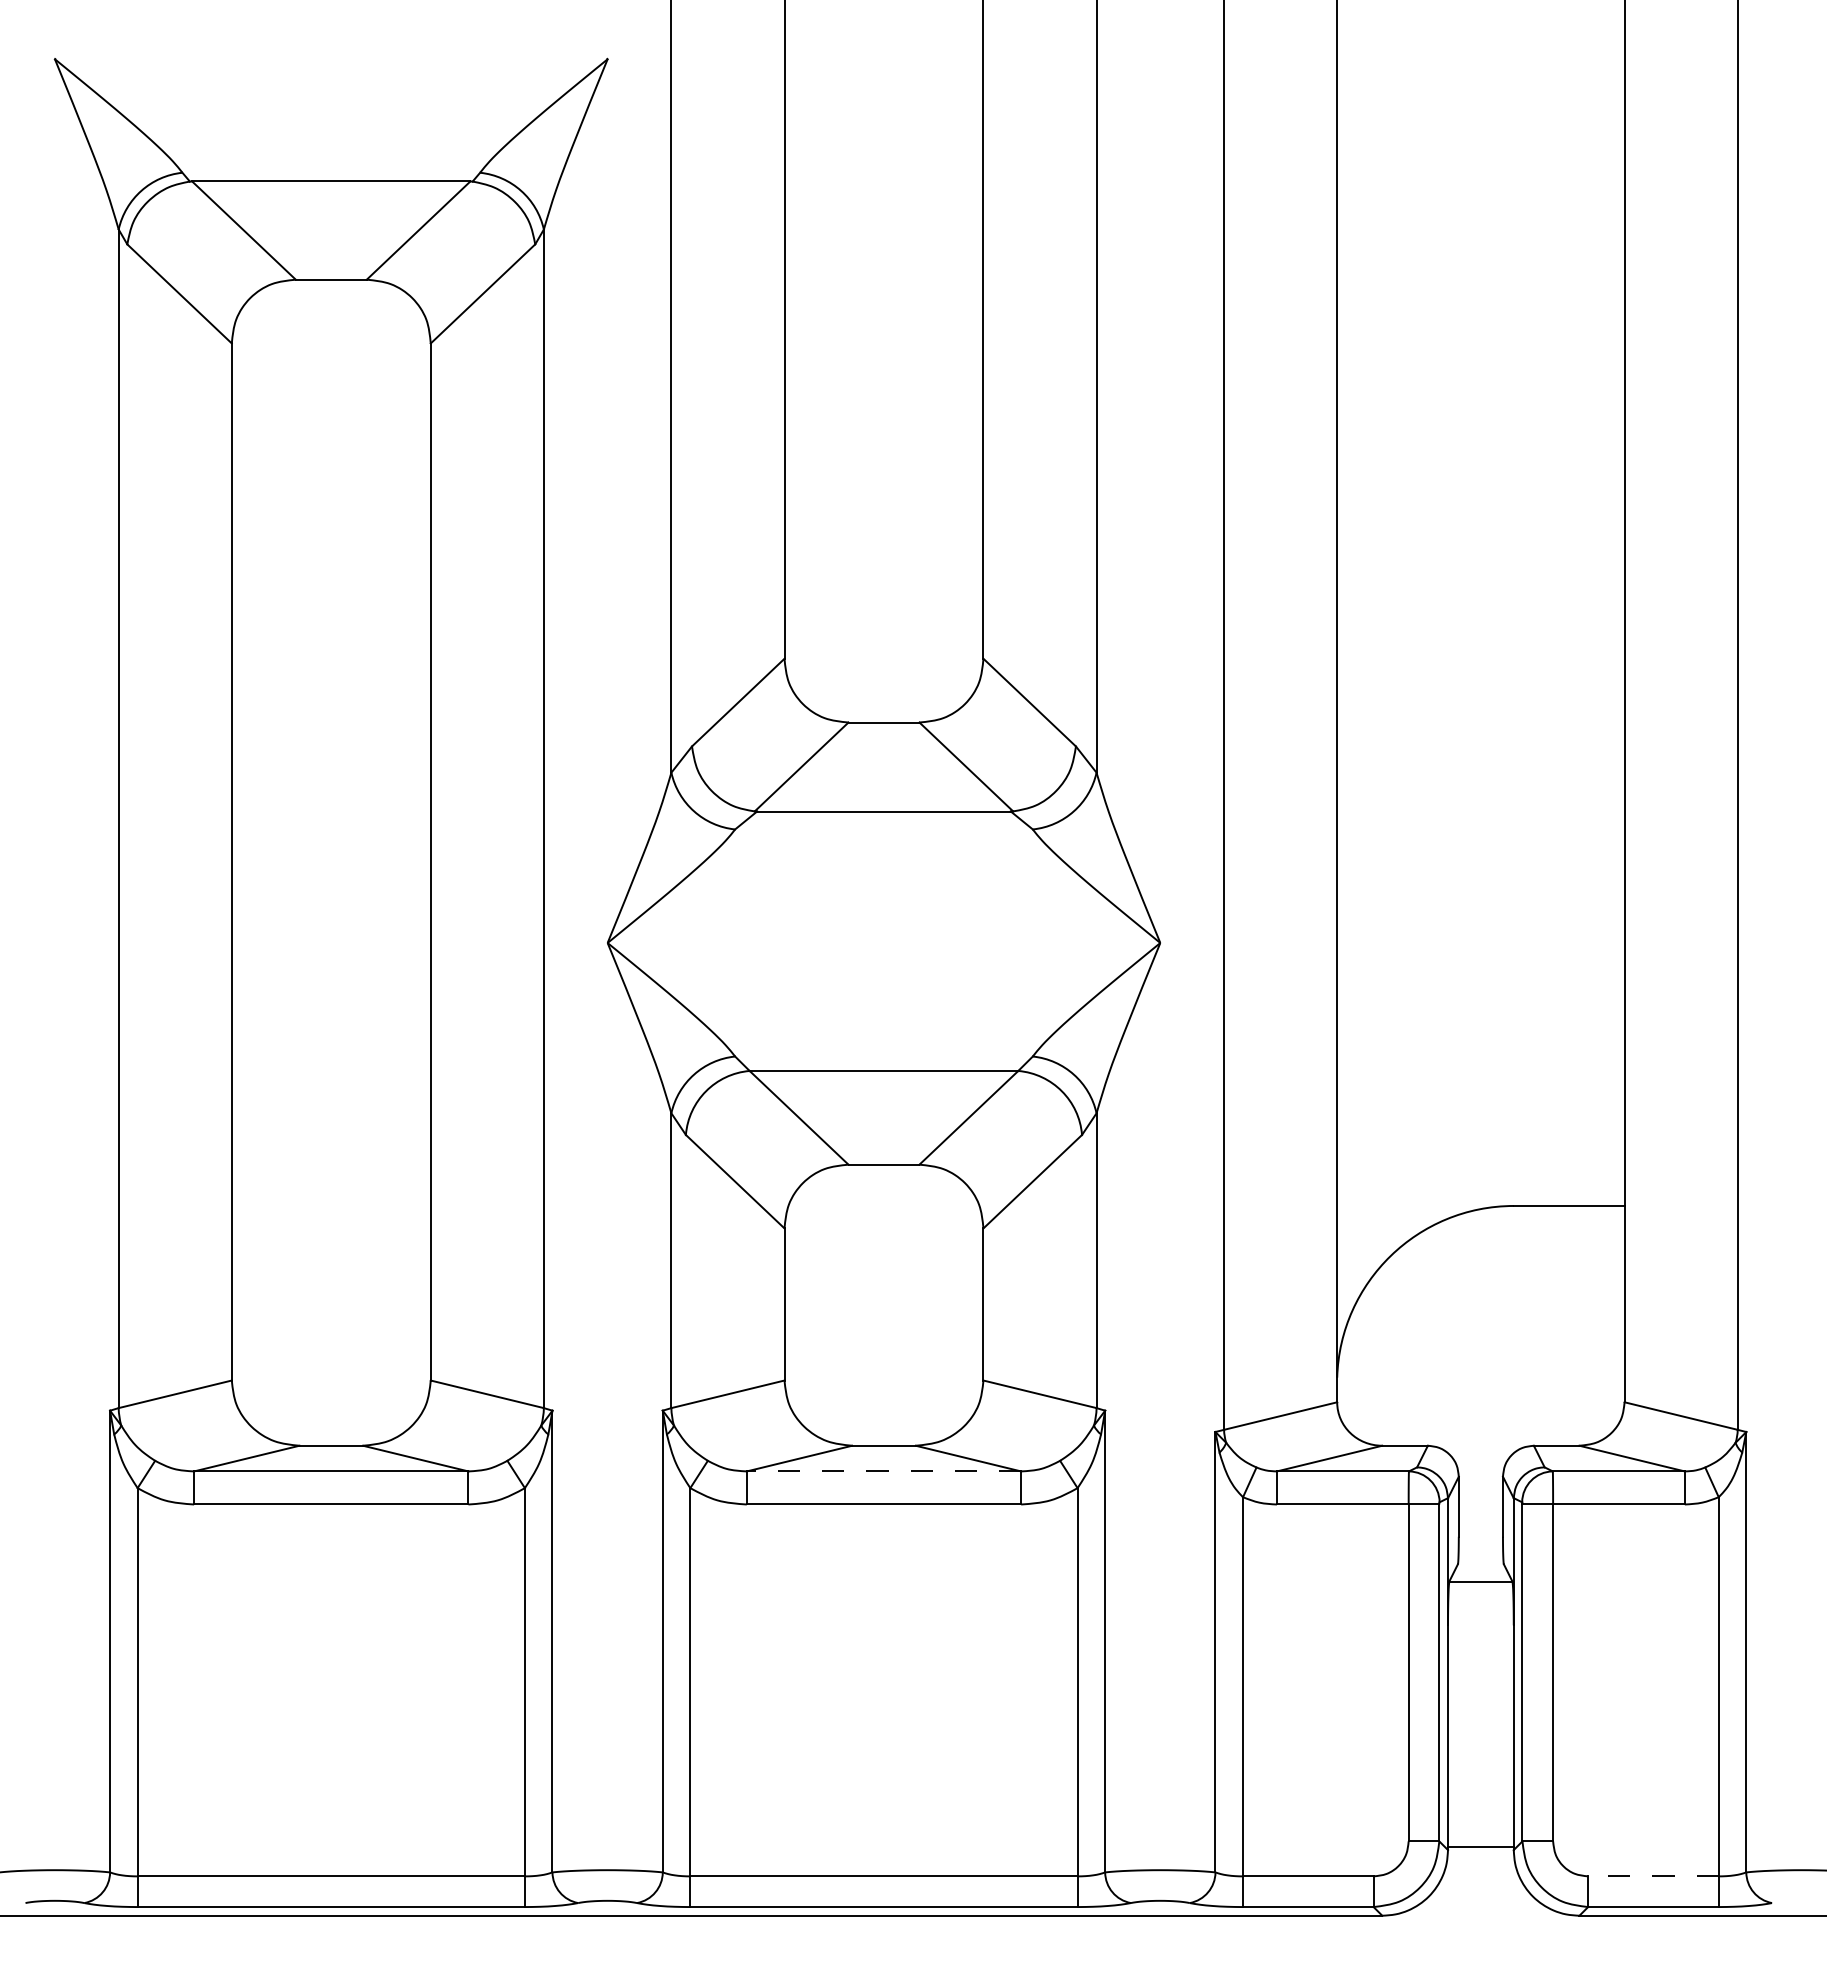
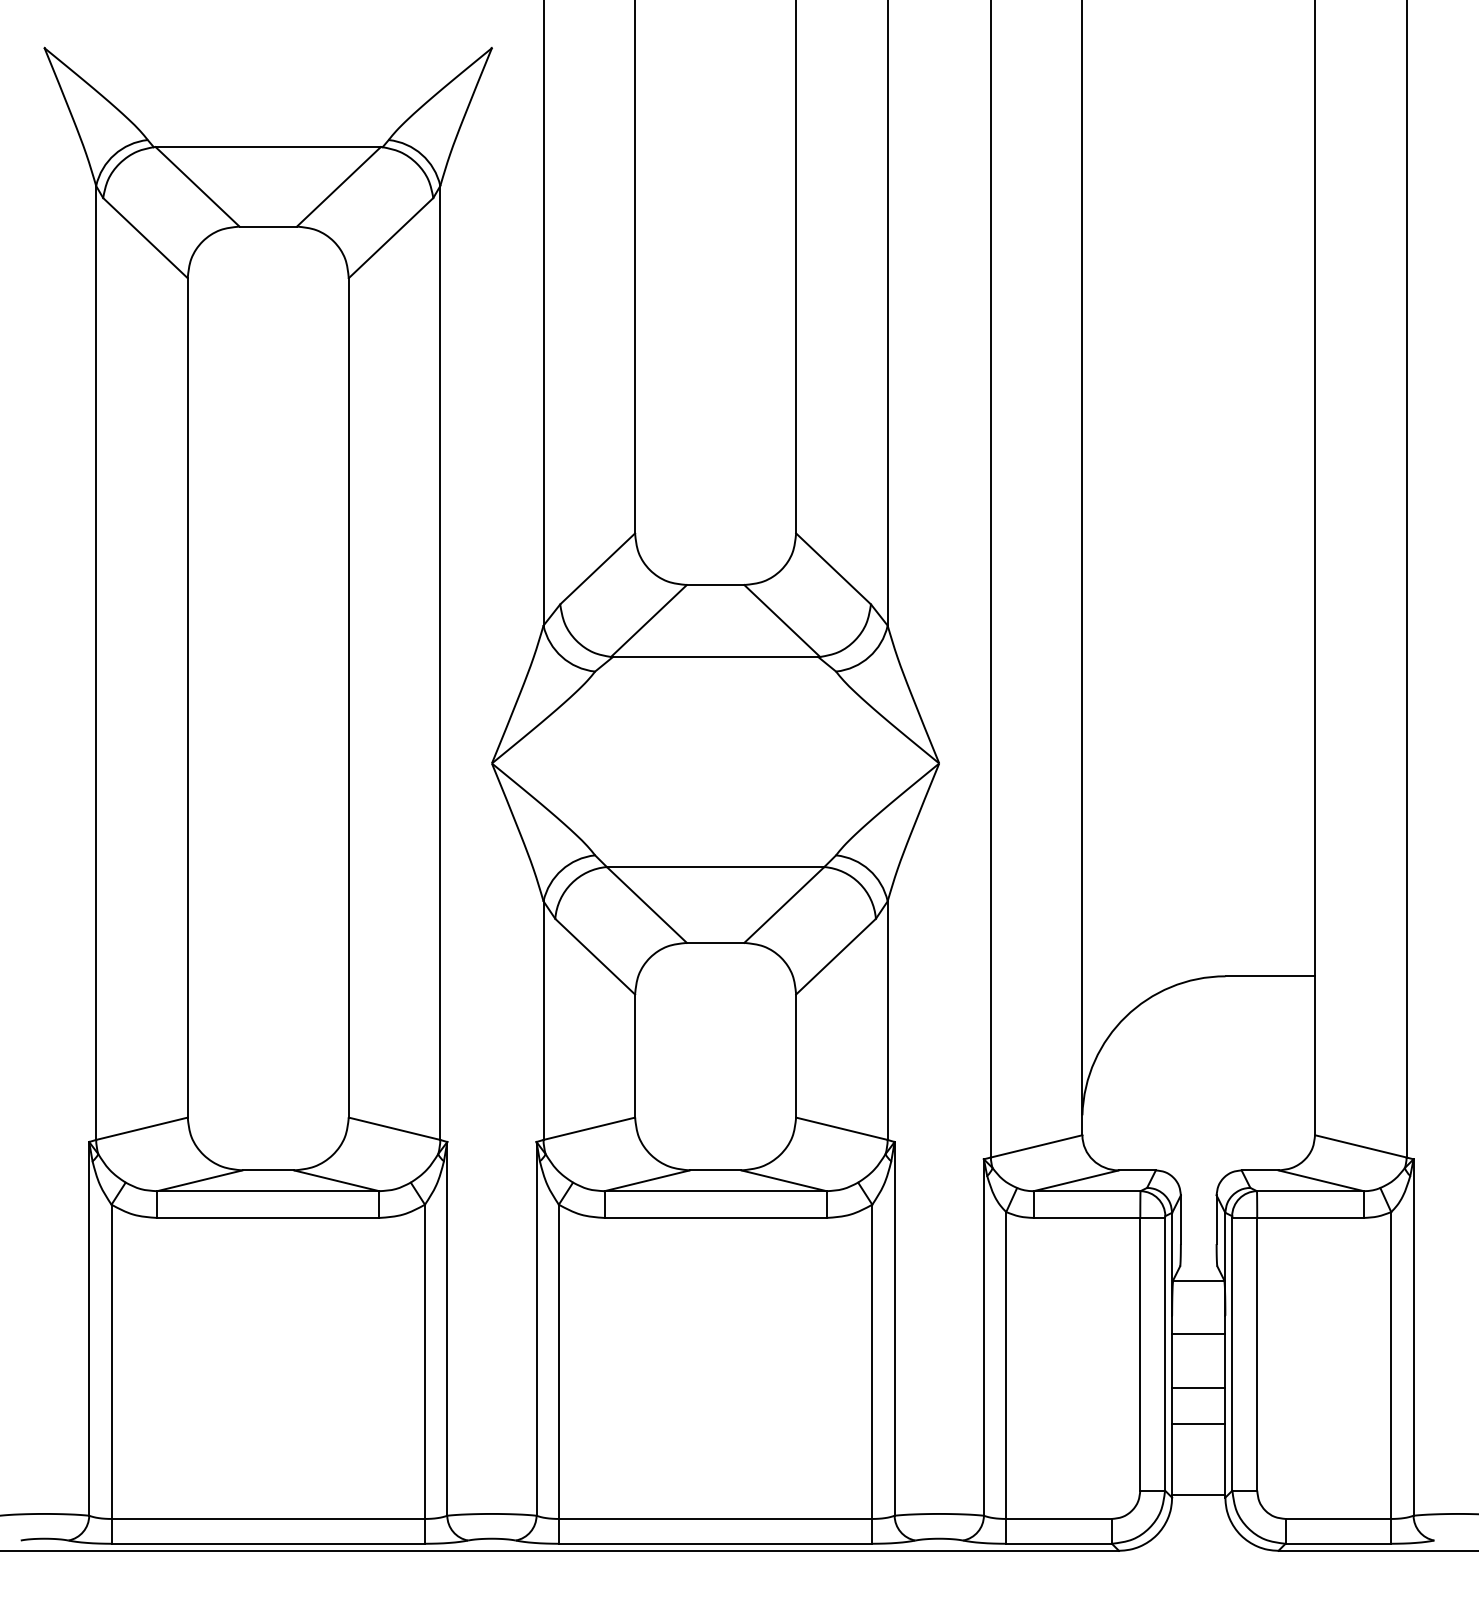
line: (883, 1471) -> (715, 1191), dashed -> solid
line: (1480, 1648) -> (1198, 1334), added
line: (1480, 1714) -> (1198, 1387), added
line: (1480, 1758) -> (1198, 1423), added
line: (1652, 1876) -> (1337, 1519), dashed -> solid

